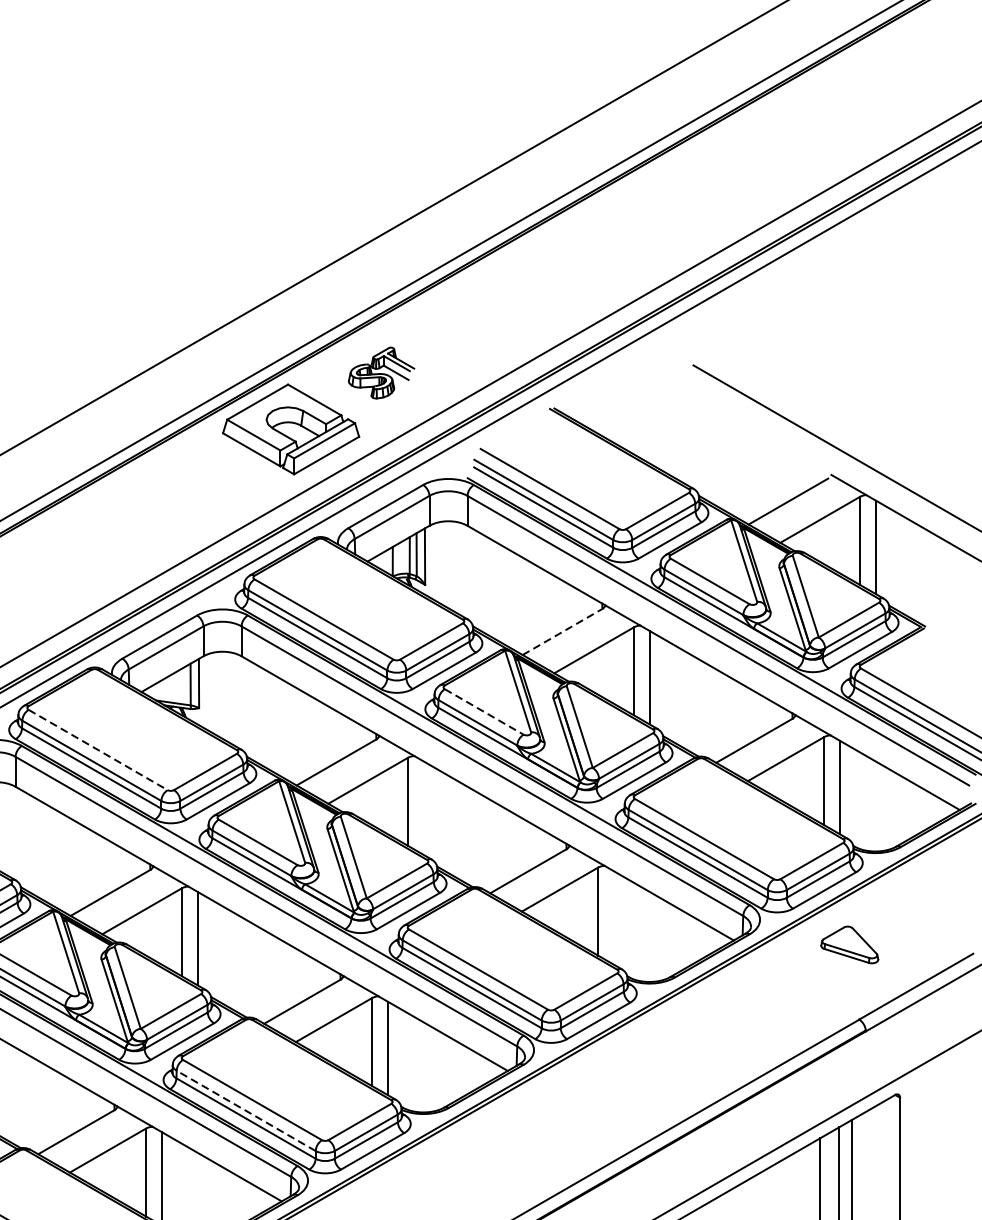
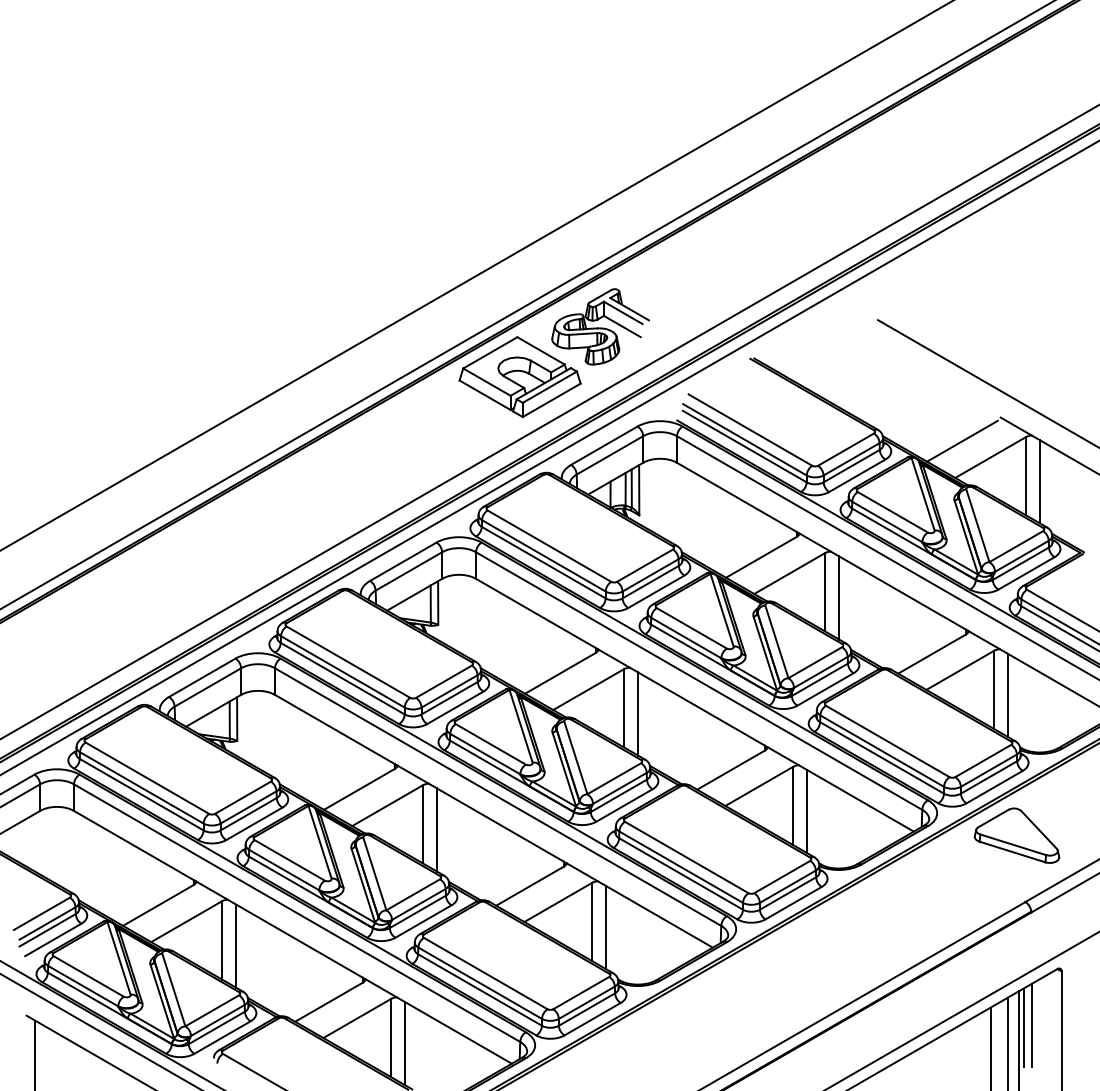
part: (381, 372) -> (600, 326), size x1.67
line: (562, 632) -> (761, 557), dashed -> solid
line: (484, 712) -> (692, 628), dashed -> solid
line: (98, 750) -> (348, 662), dashed -> solid
line: (424, 807) -> (638, 713), added
line: (614, 917) -> (807, 811), added
part: (849, 944) -> (1016, 835), size x1.67
line: (245, 1110) -> (479, 982), dashed -> solid
line: (867, 1157) -> (1032, 1024), added
line: (857, 1160) -> (1023, 1027), added

